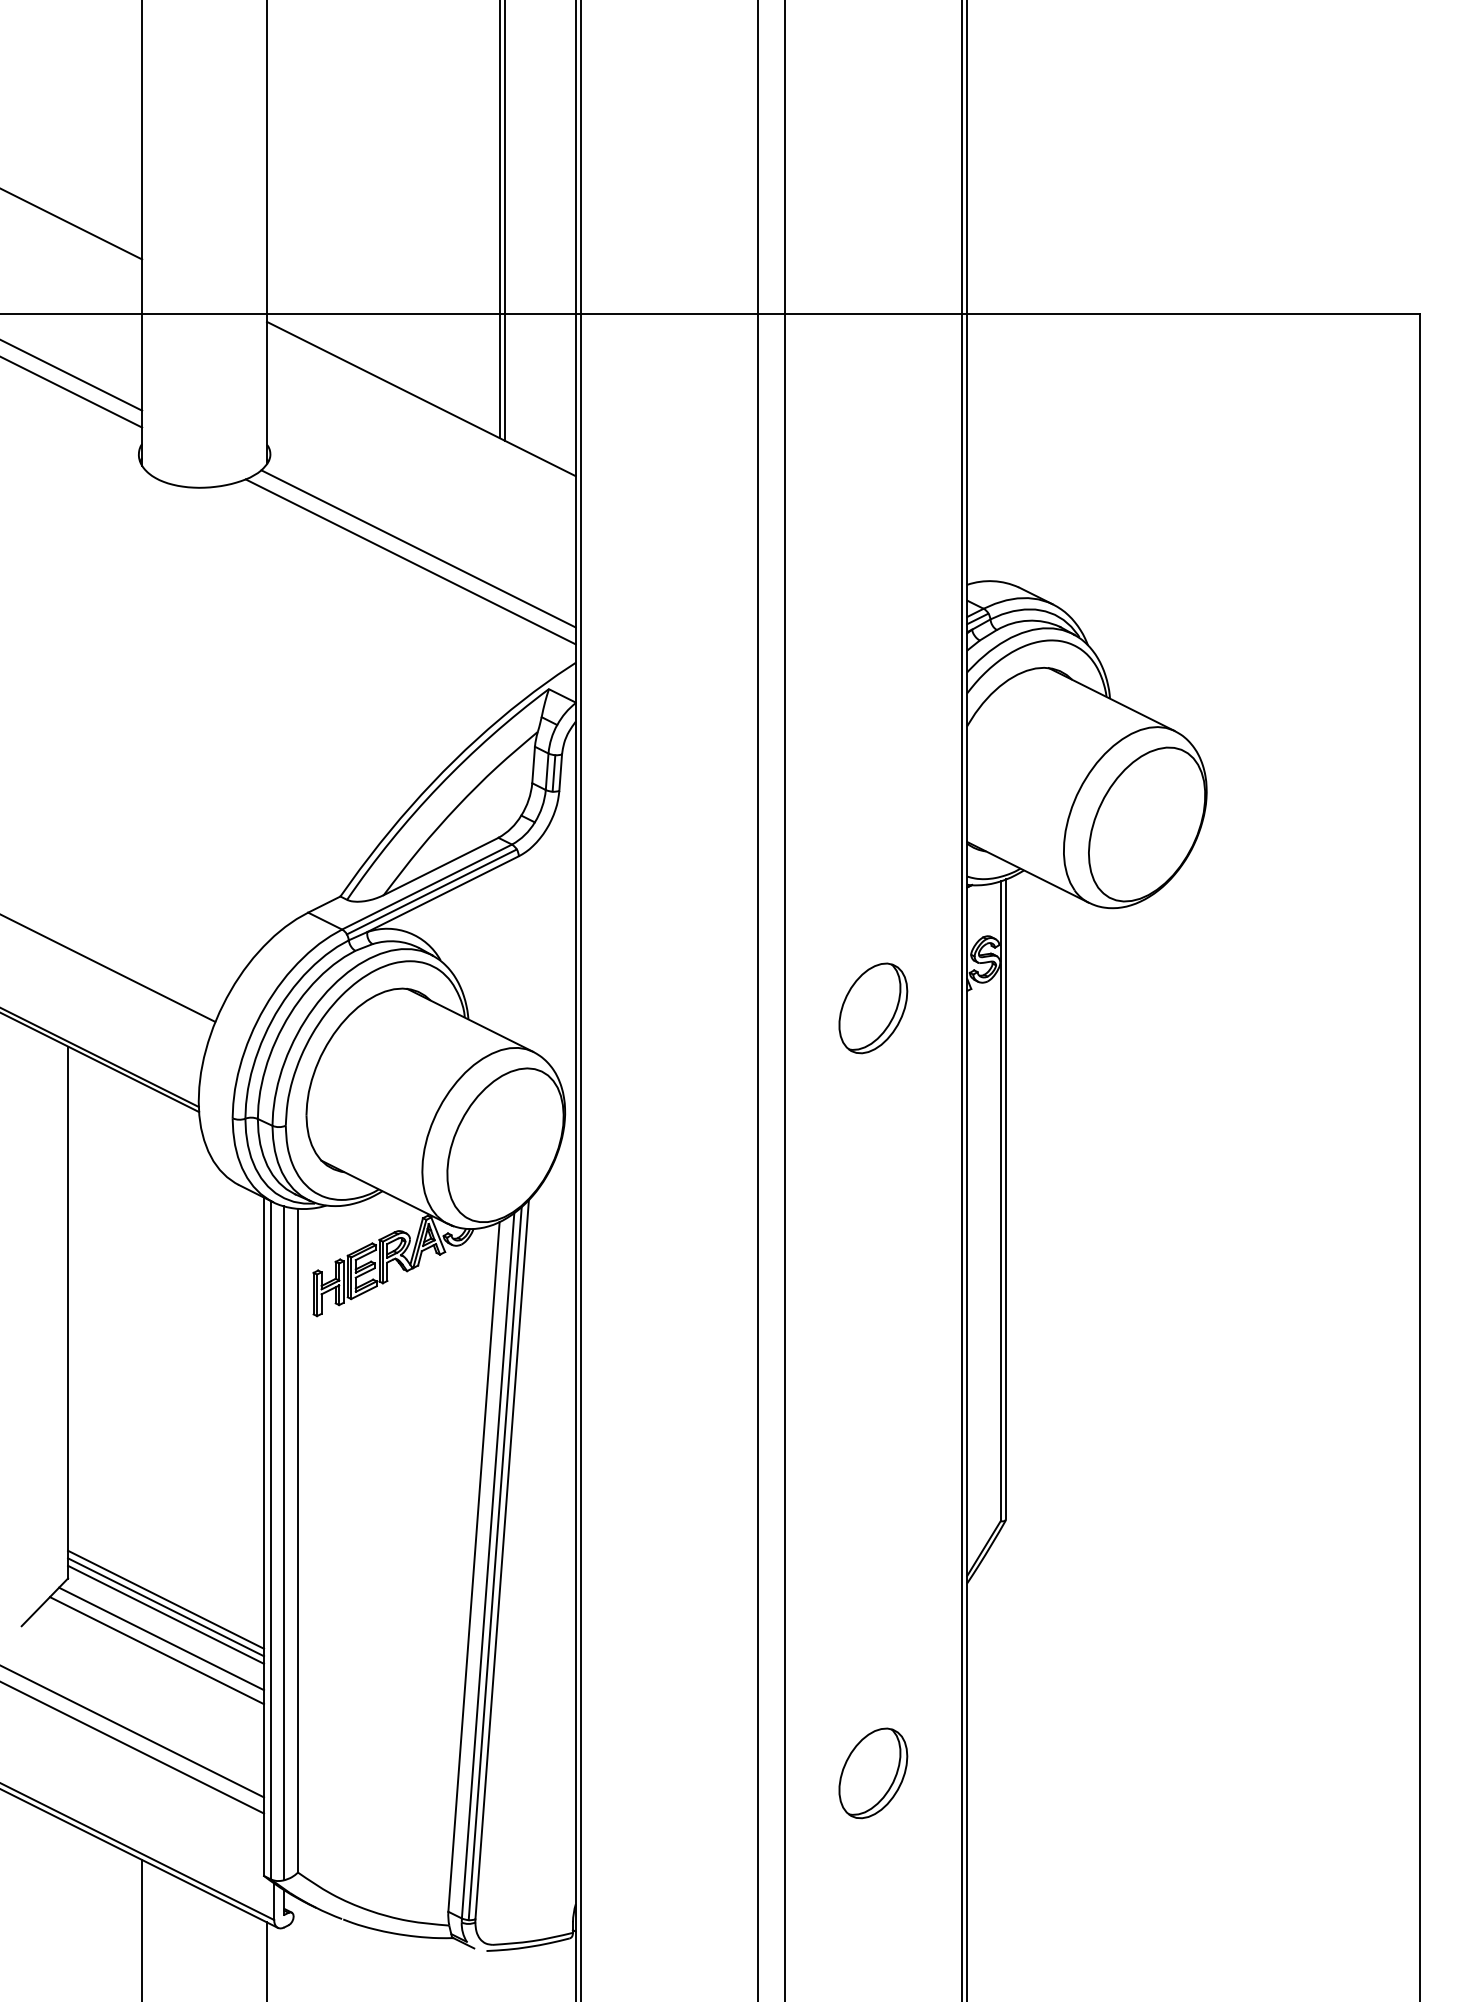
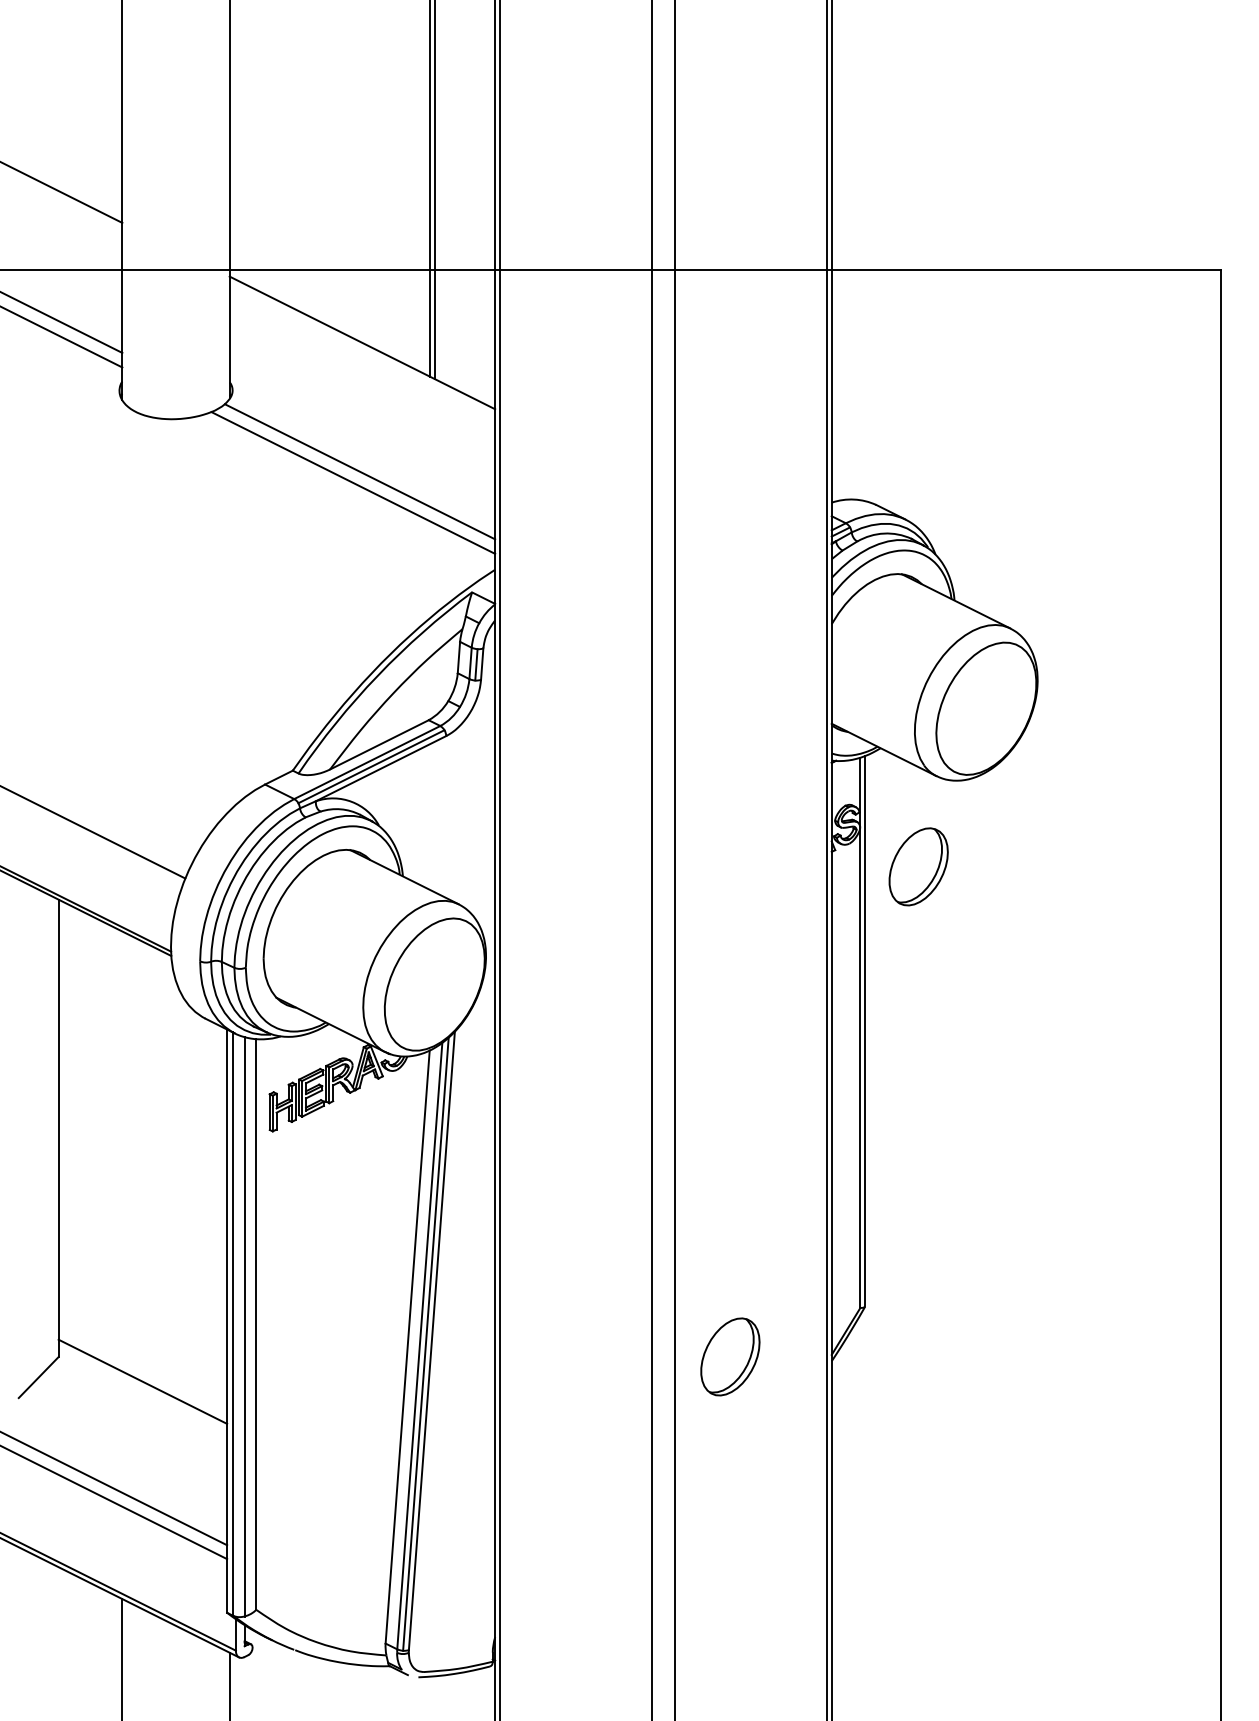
part: (873, 1008) -> (918, 866), moved
line: (166, 1599) -> (143, 1375), removed
line: (166, 1614) -> (143, 1387), removed
line: (161, 1638) -> (138, 1408), removed
line: (157, 1650) -> (135, 1418), removed
part: (873, 1773) -> (730, 1357), moved

